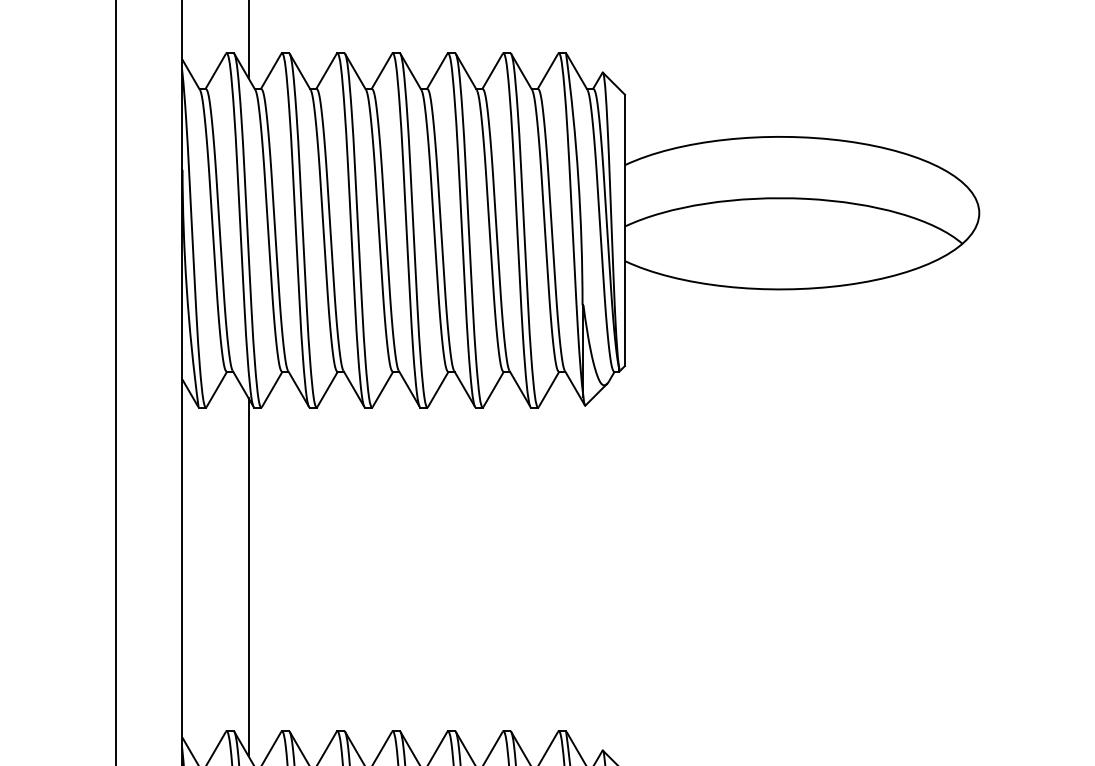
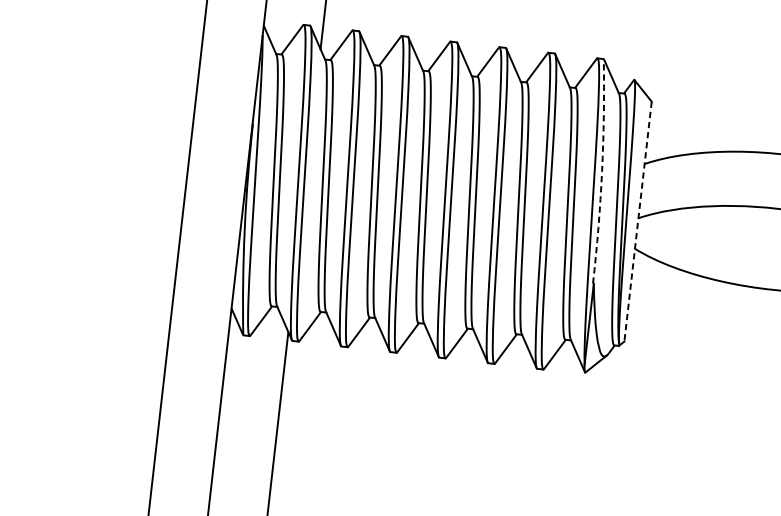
arc: (578, 178) -> (602, 171), solid -> dashed
line: (624, 230) -> (637, 221), solid -> dashed

